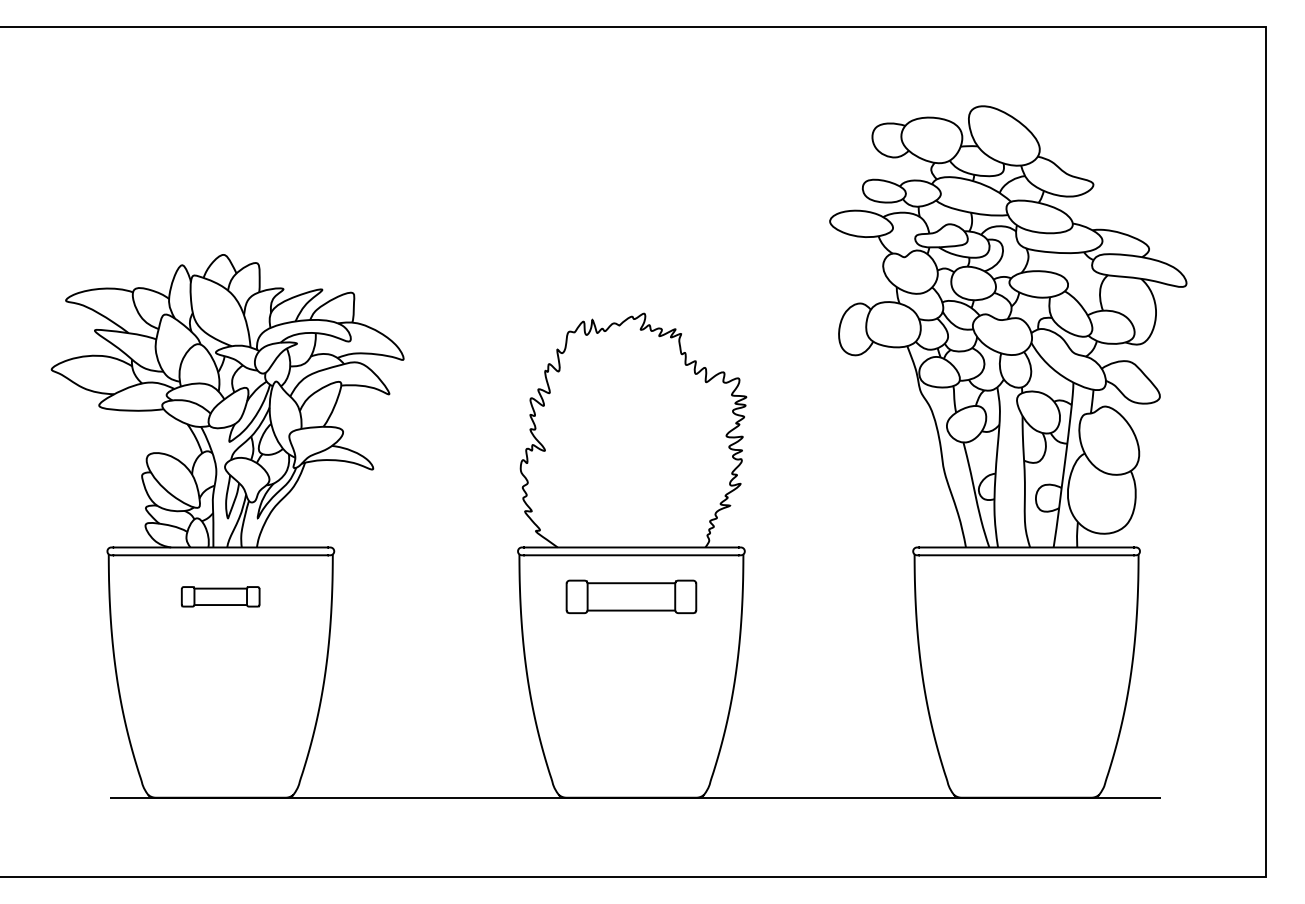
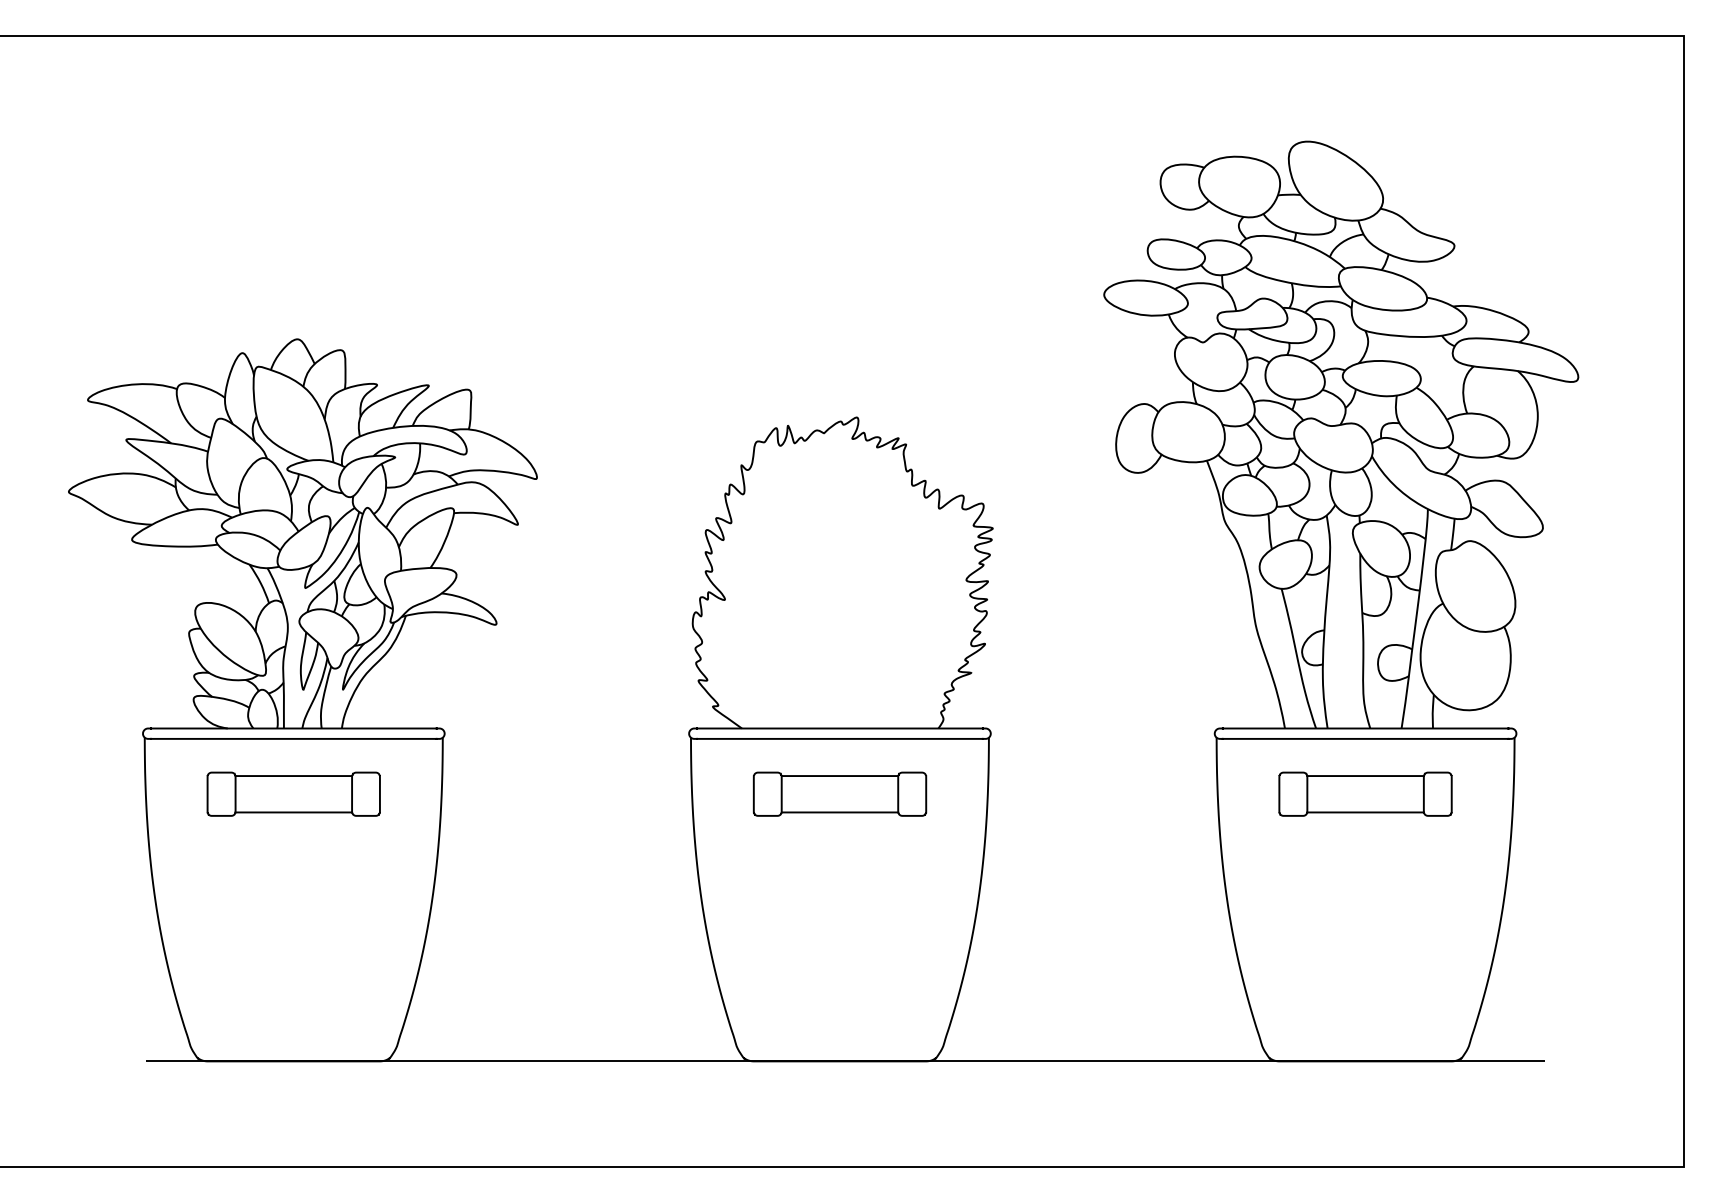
part: (220, 596) -> (293, 793), size x1.67
part: (1026, 596) -> (1365, 793), added

